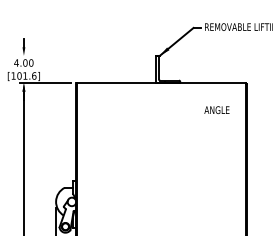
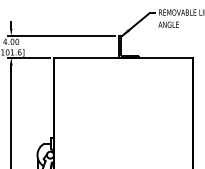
line: (84, 55) -> (60, 35), added
text: (216, 109) -> (168, 24), moved

